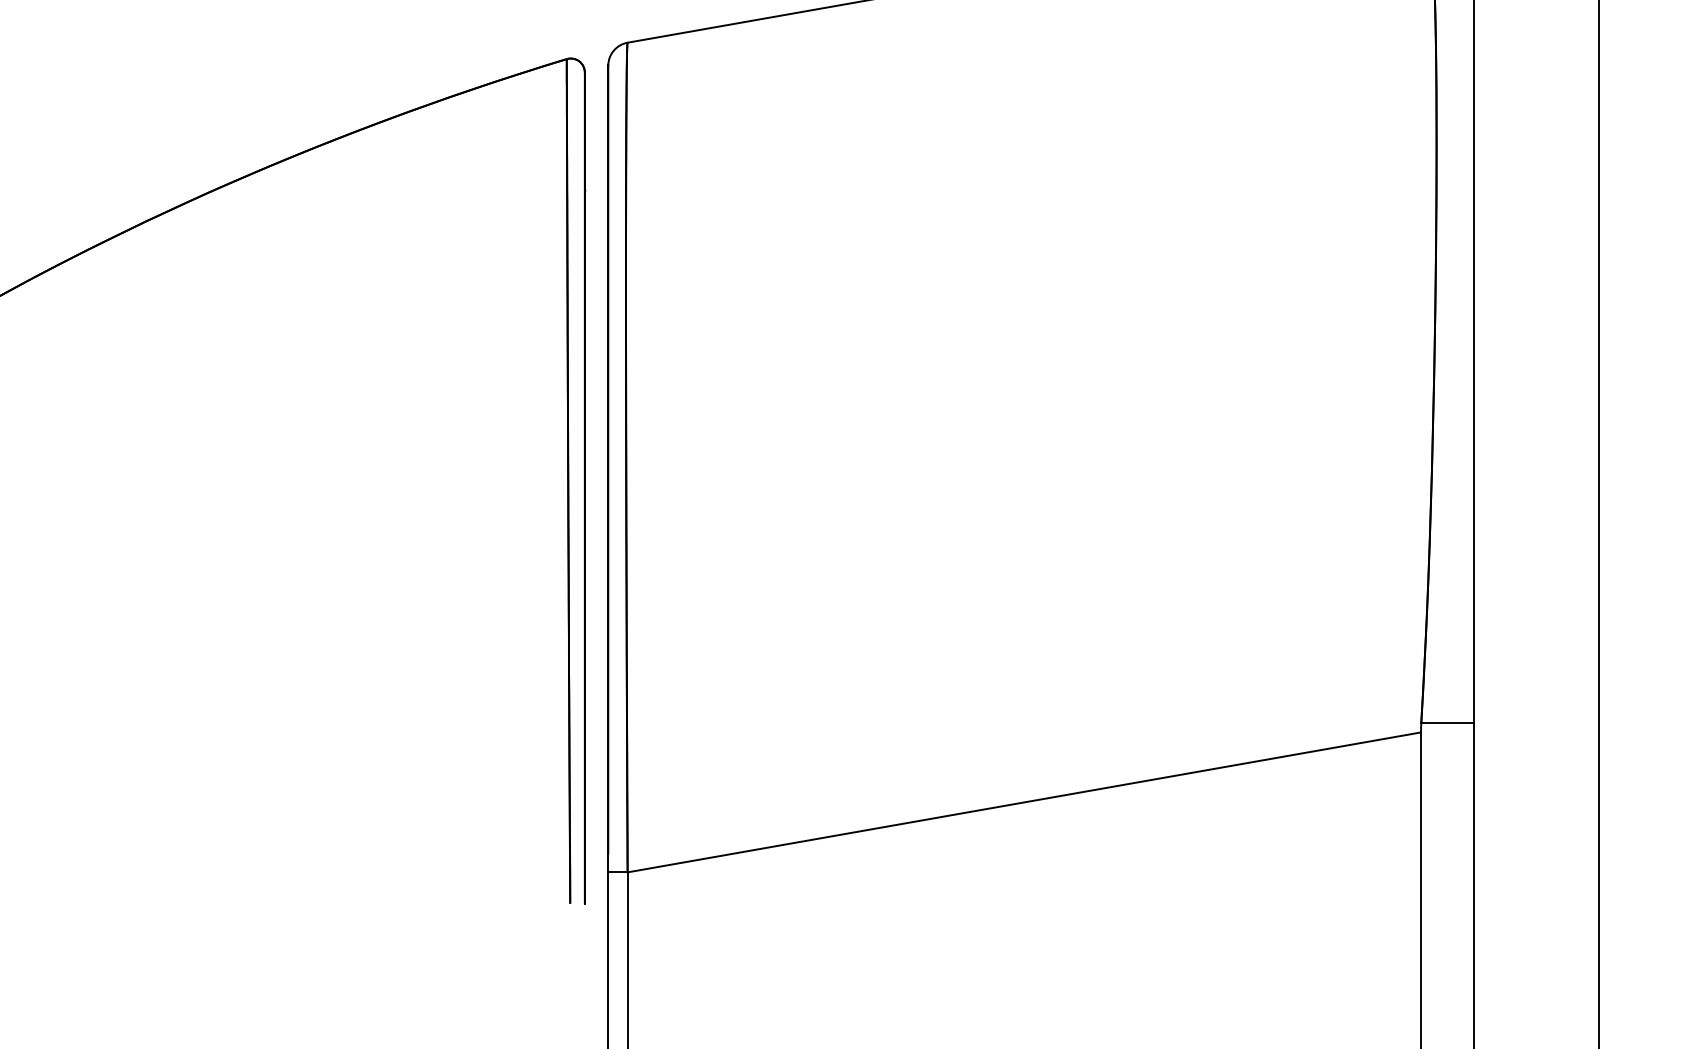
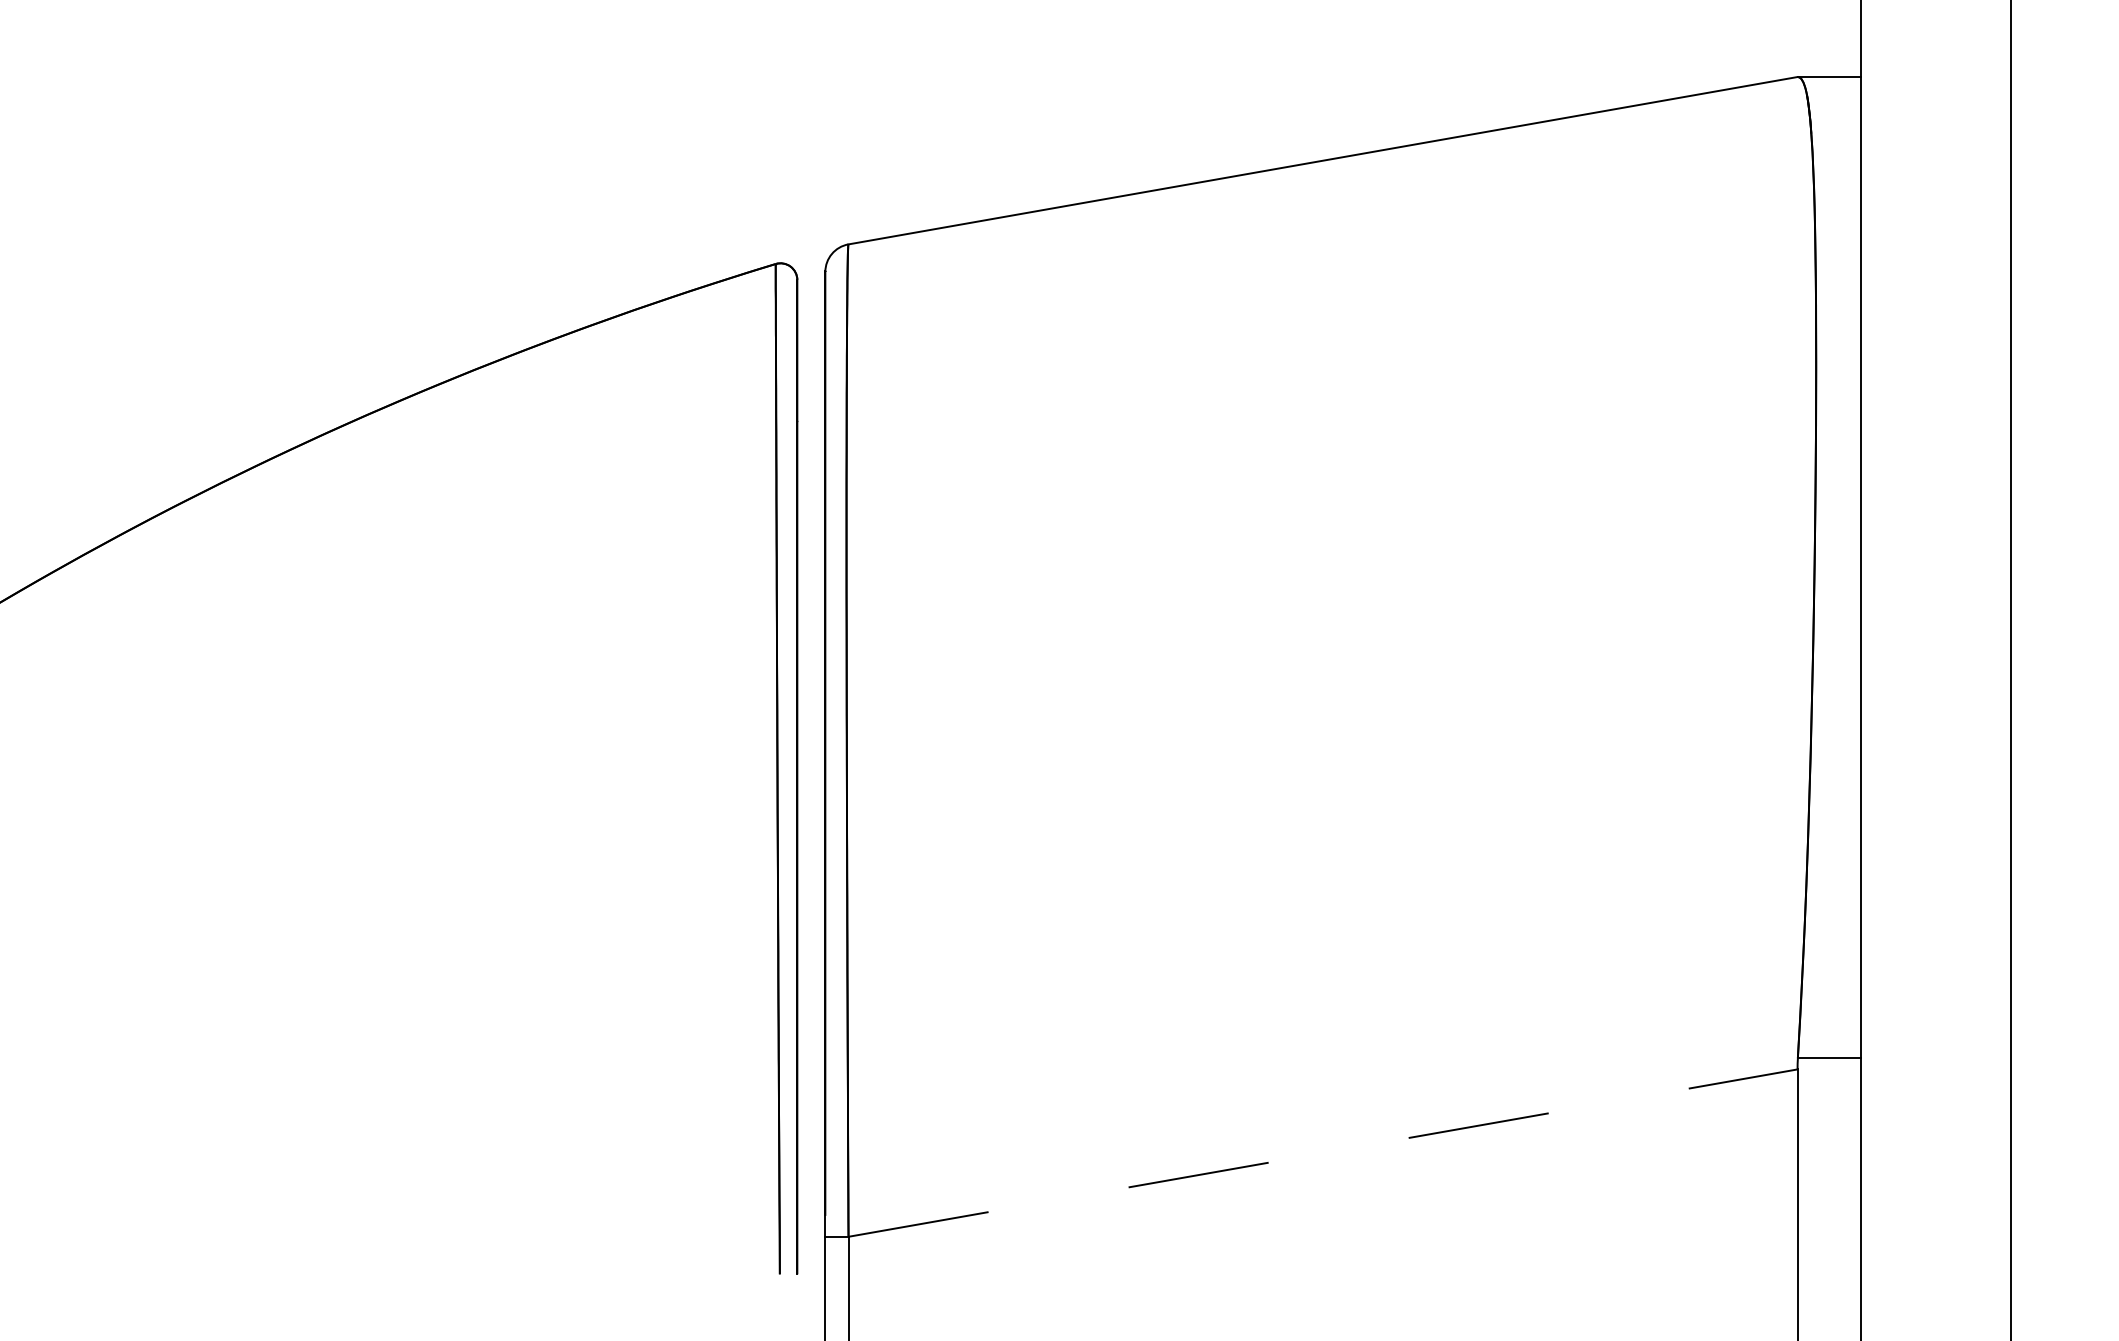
line: (1024, 802) -> (1323, 1153), solid -> dashed

